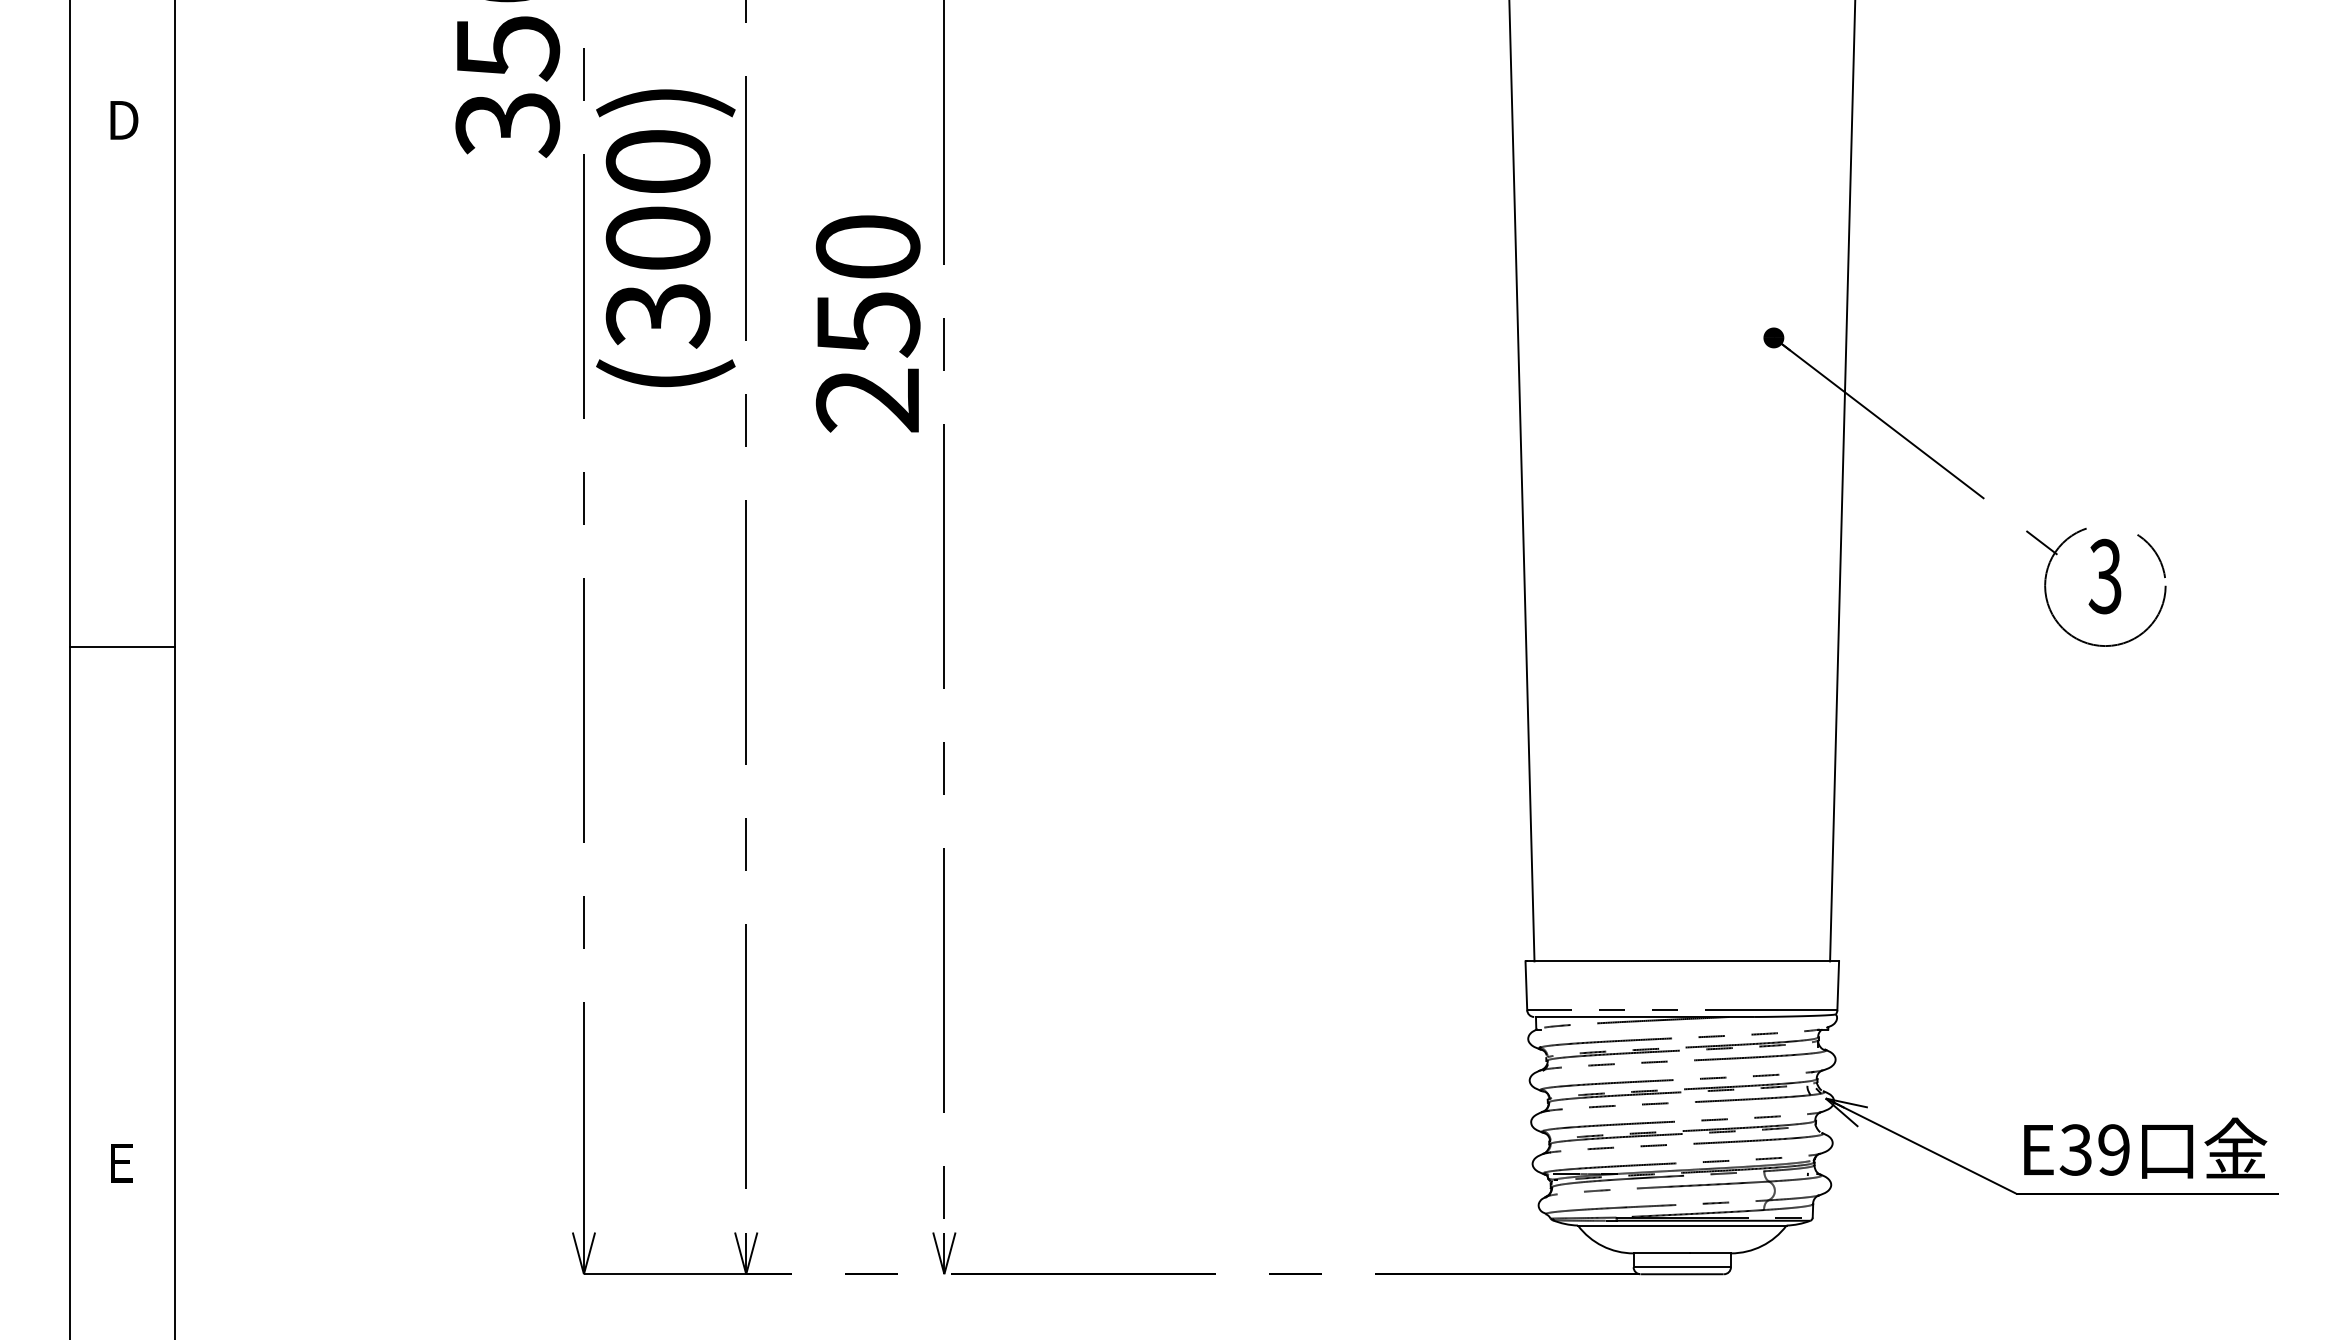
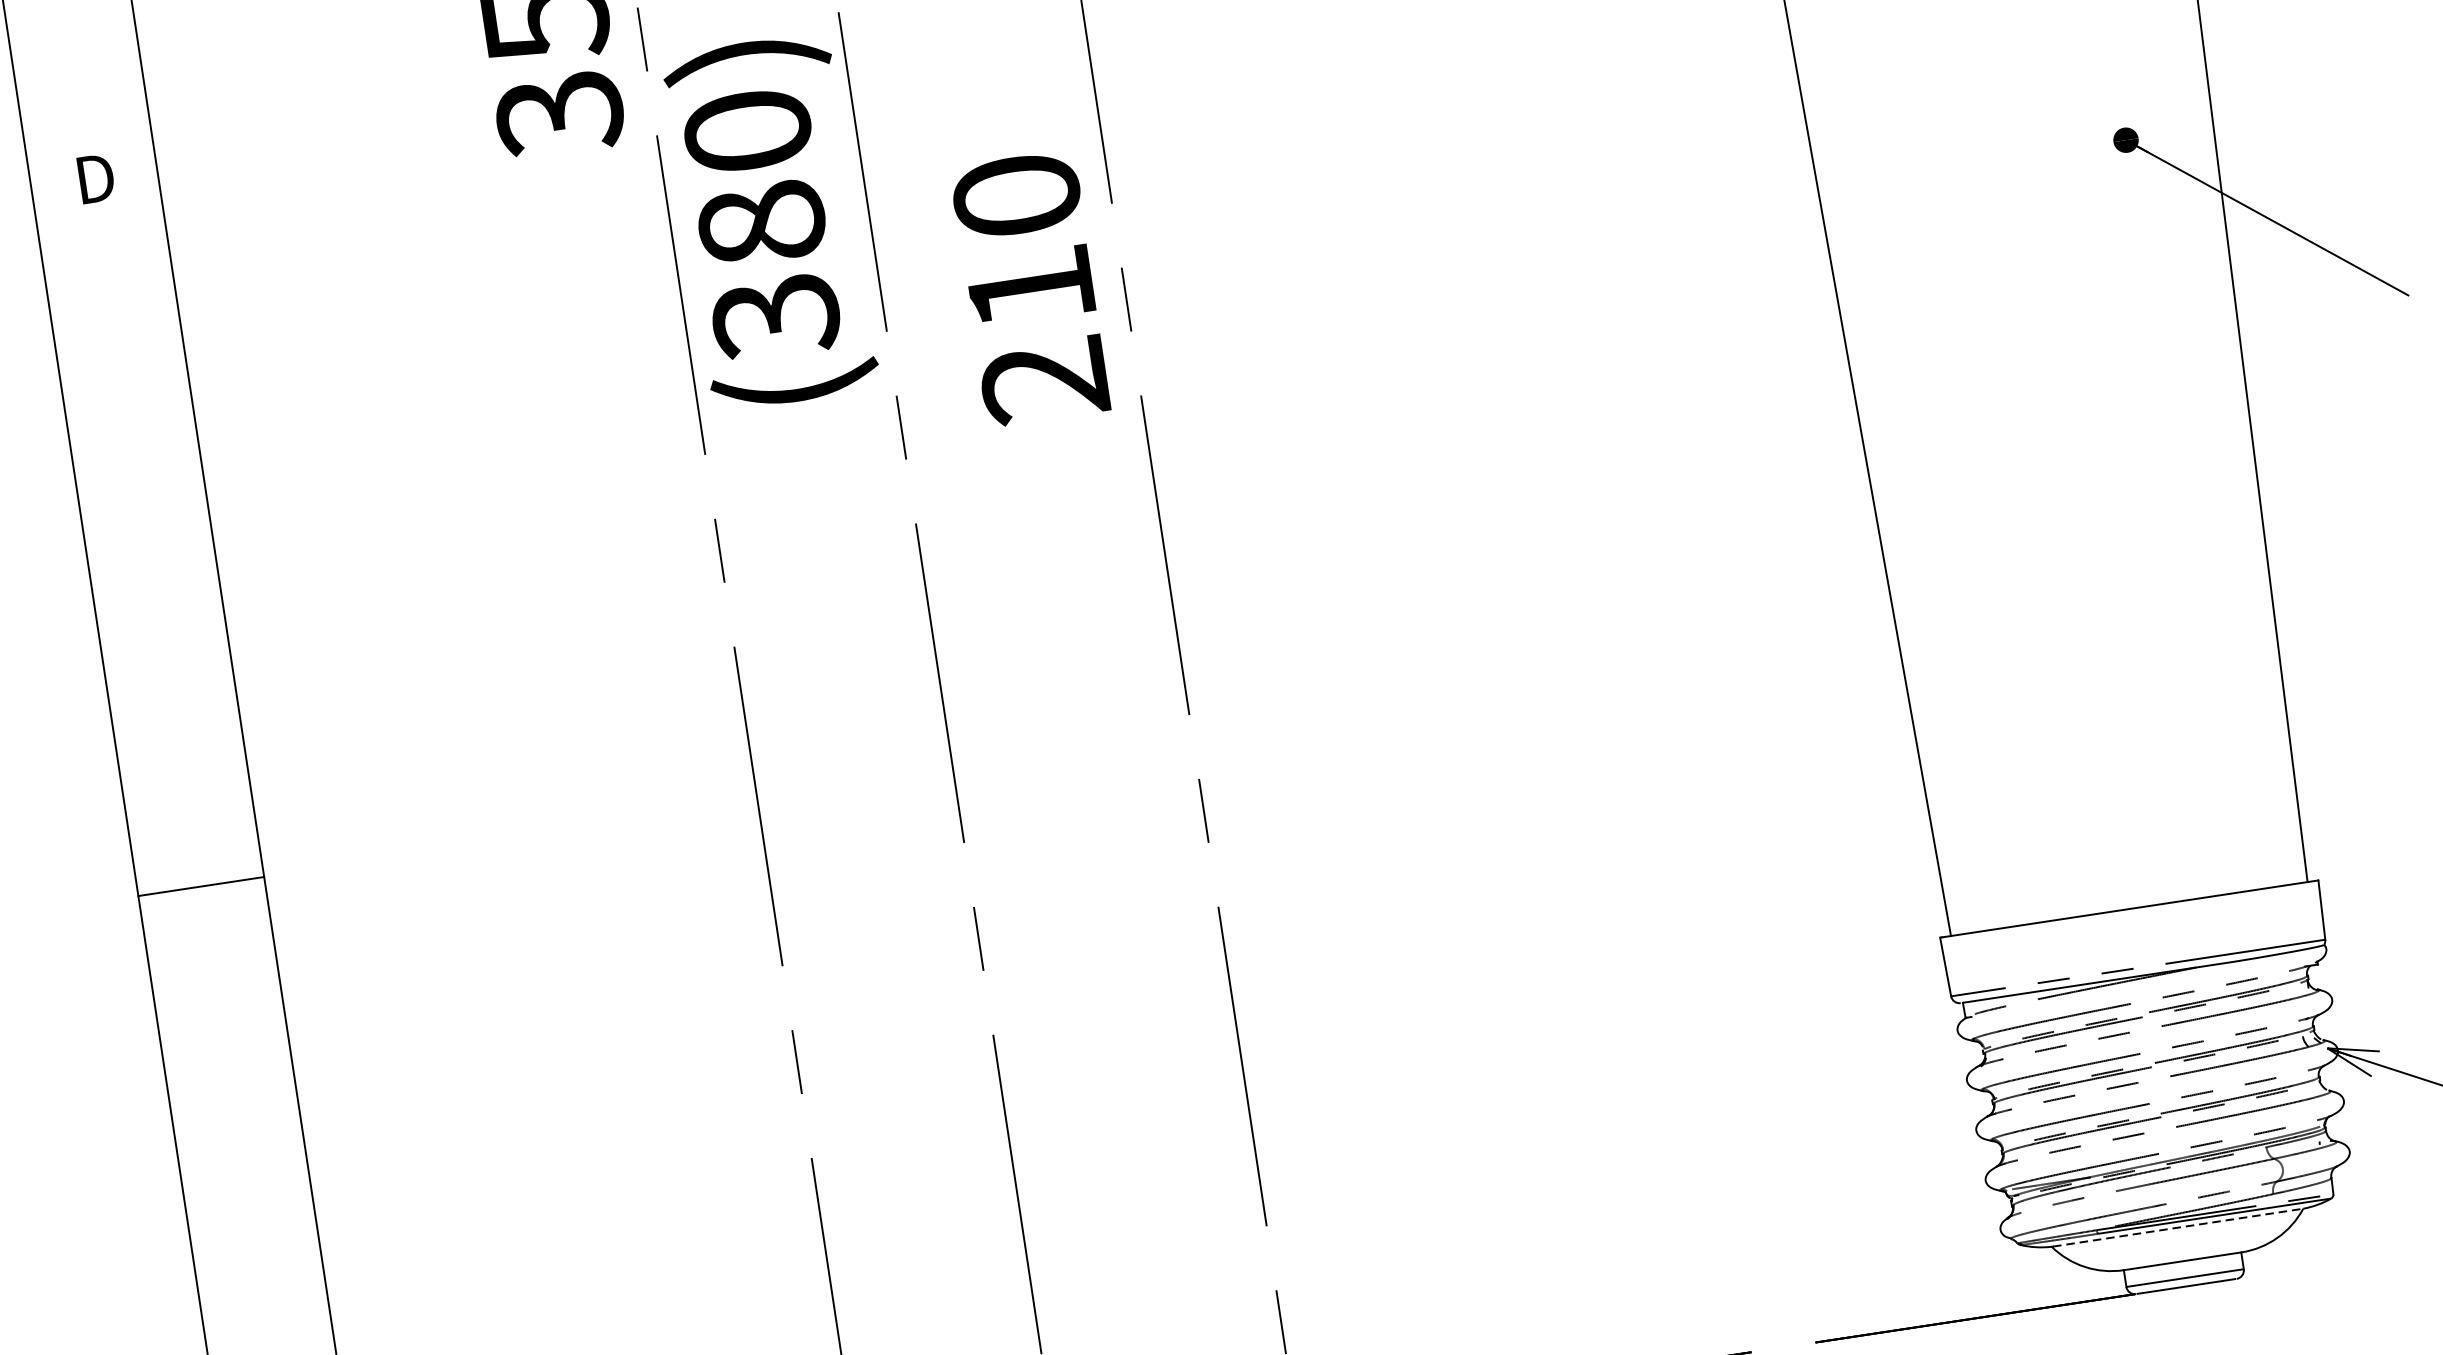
text: (657, 238) -> (761, 223), (300) -> (380)
text: (868, 324) -> (1031, 289), 250 -> 210
line: (122, 646) -> (201, 886), moved
line: (1682, 1225) -> (2177, 1227), solid -> dashed

